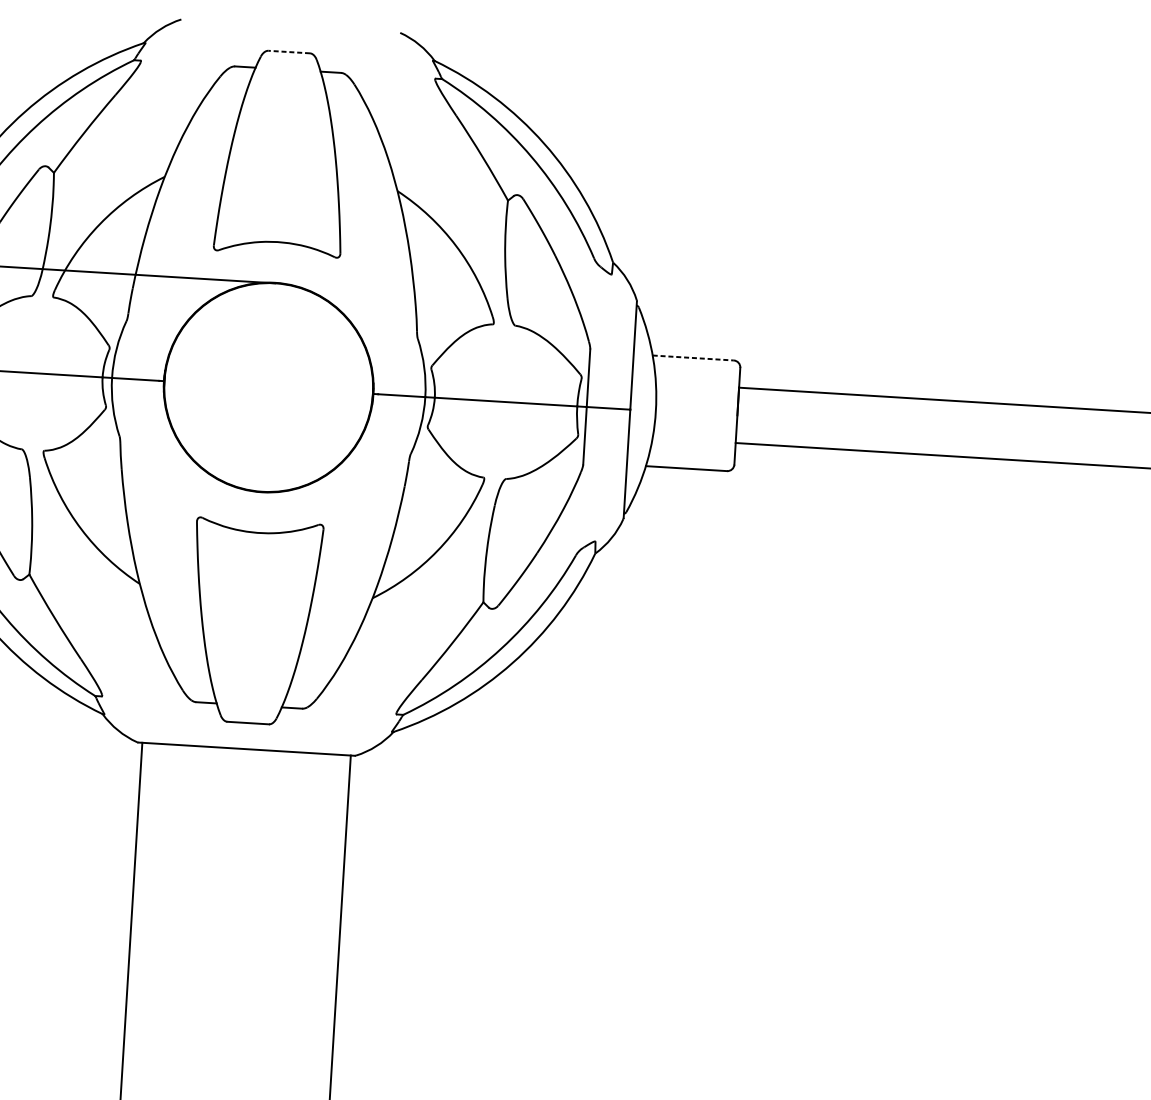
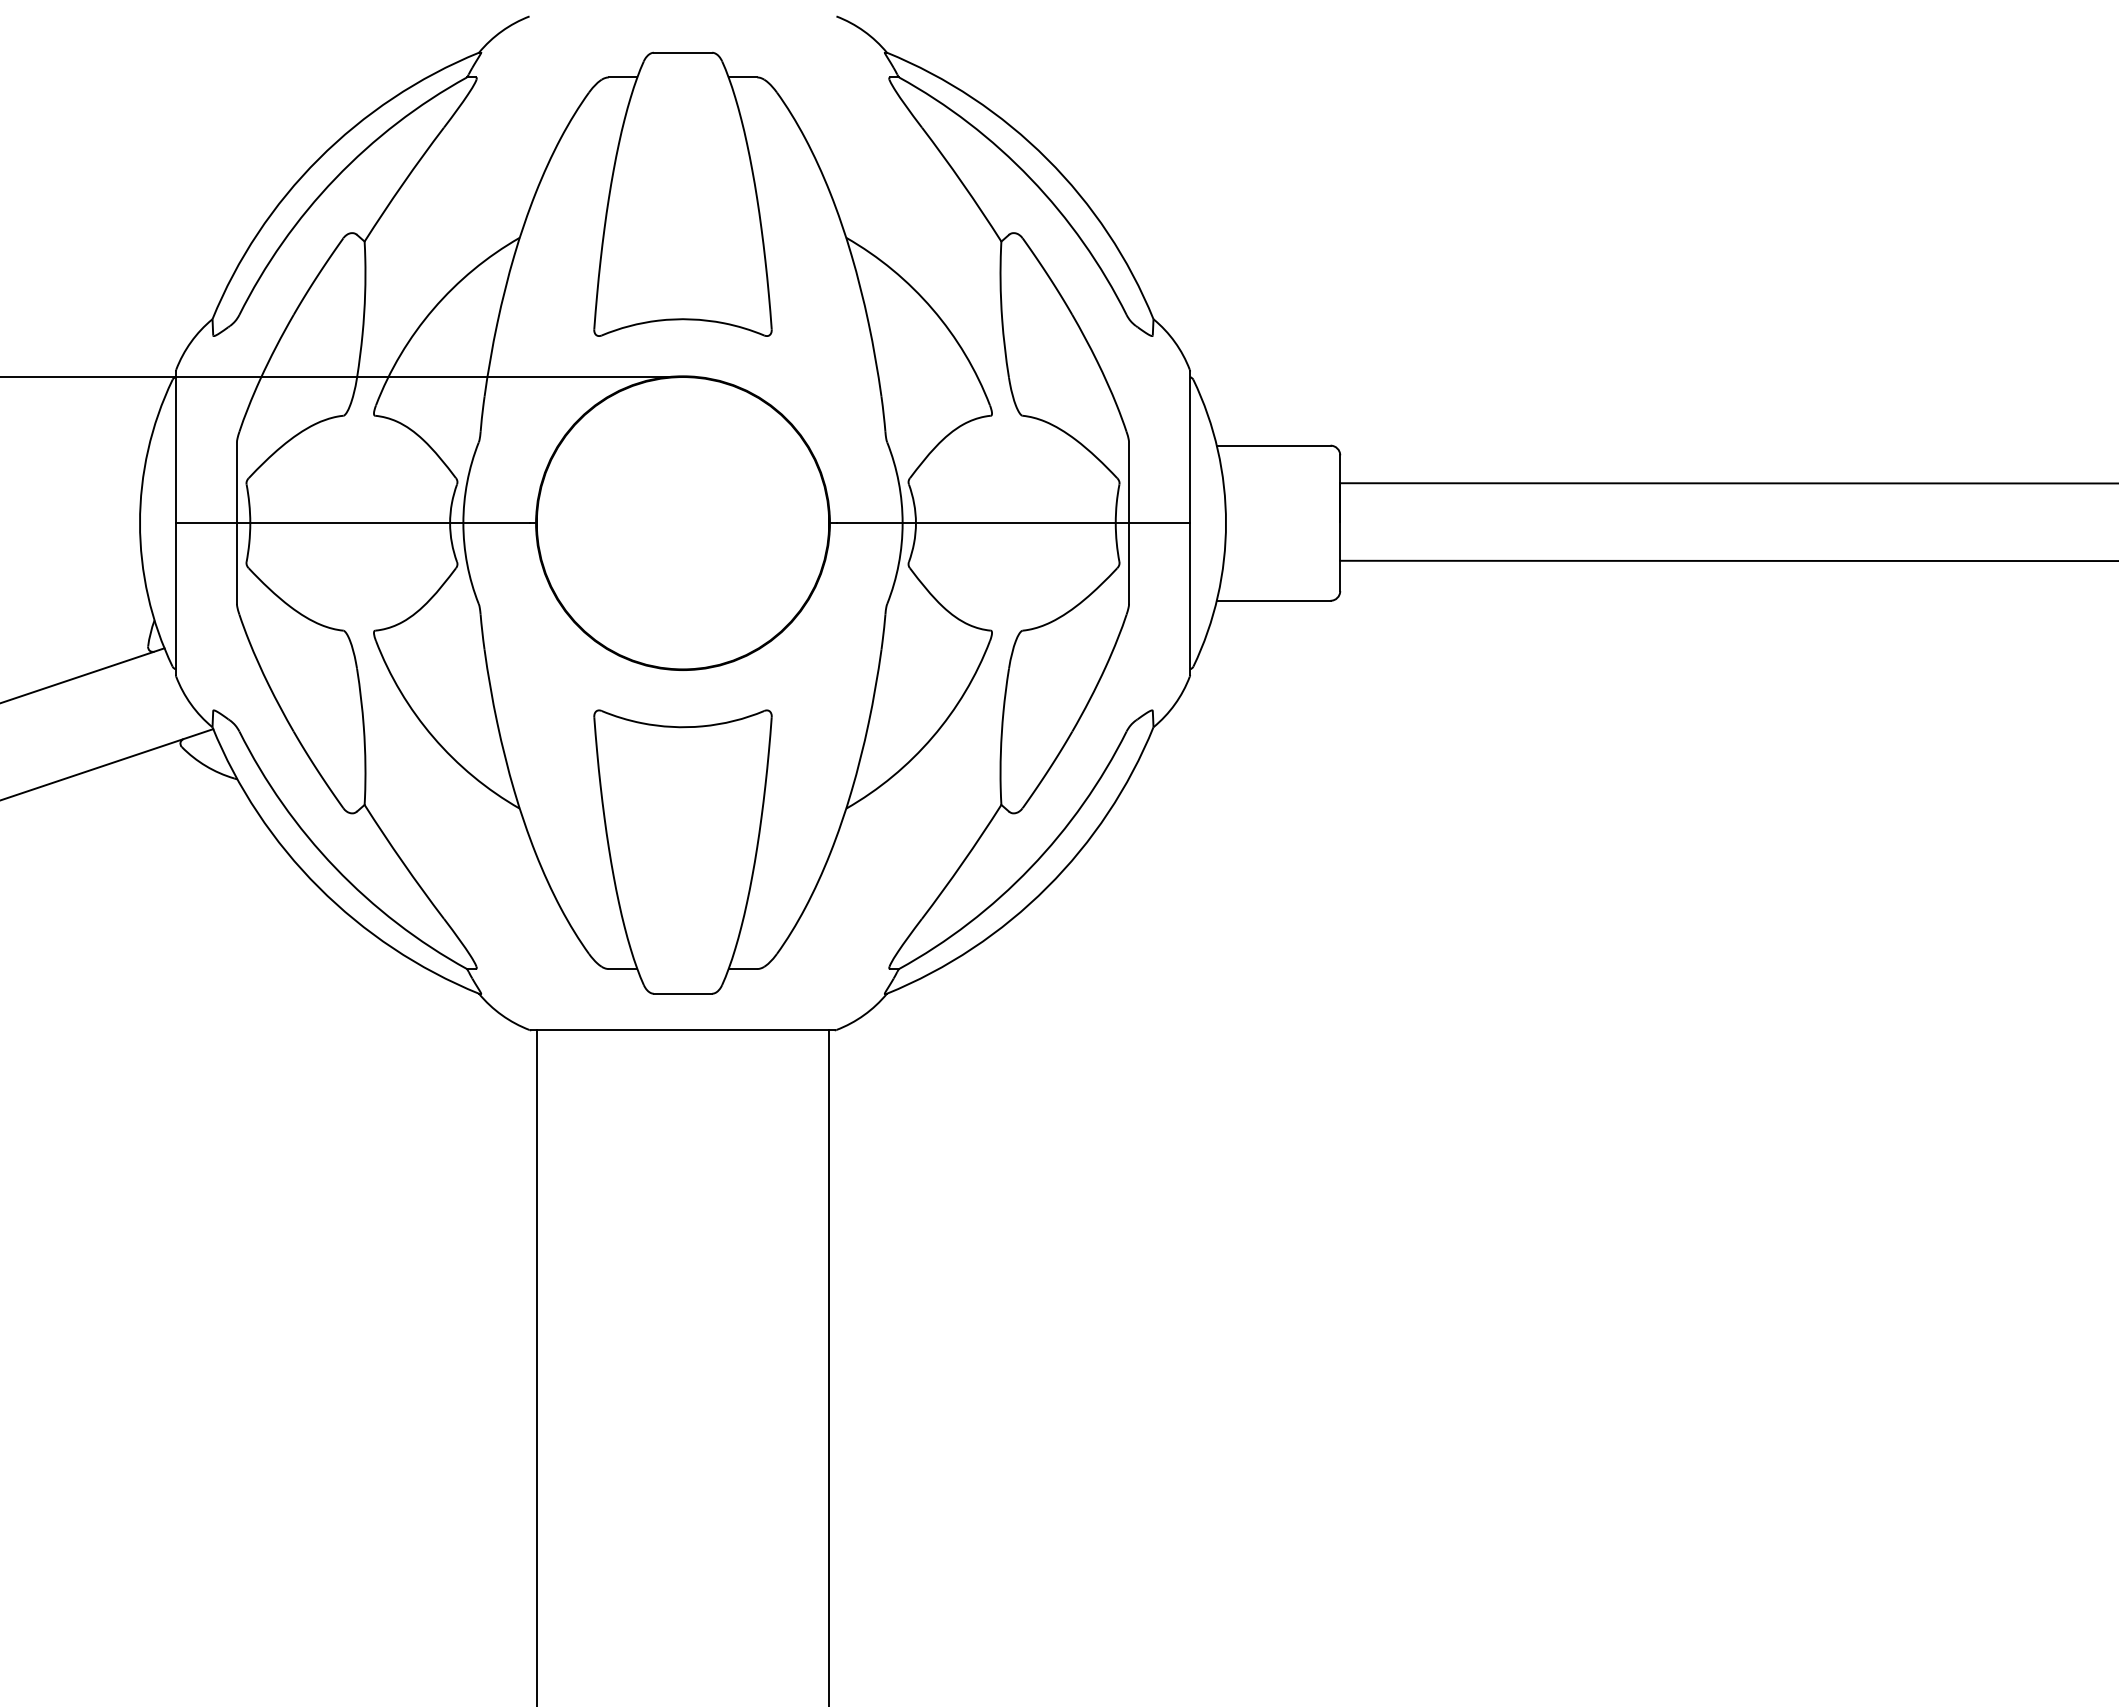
line: (288, 51) -> (682, 52), dashed -> solid
line: (693, 357) -> (1273, 445), dashed -> solid

